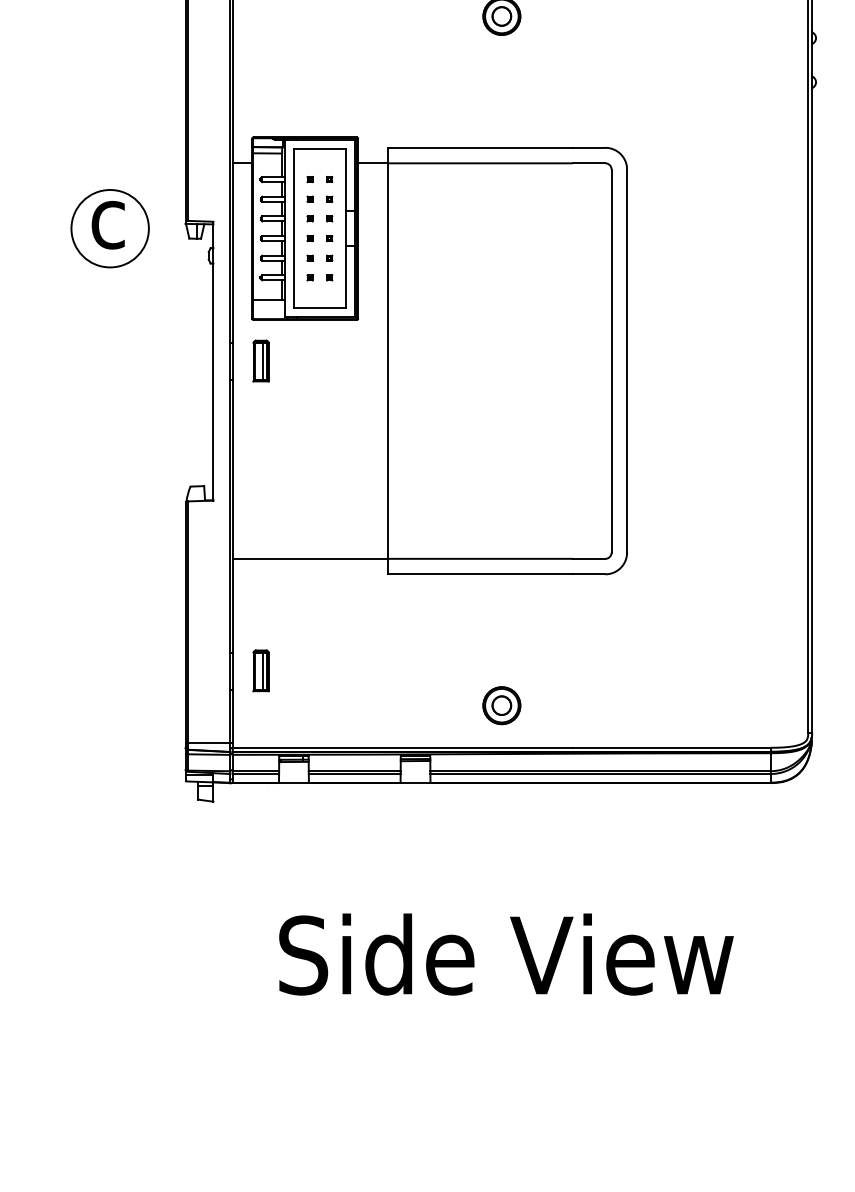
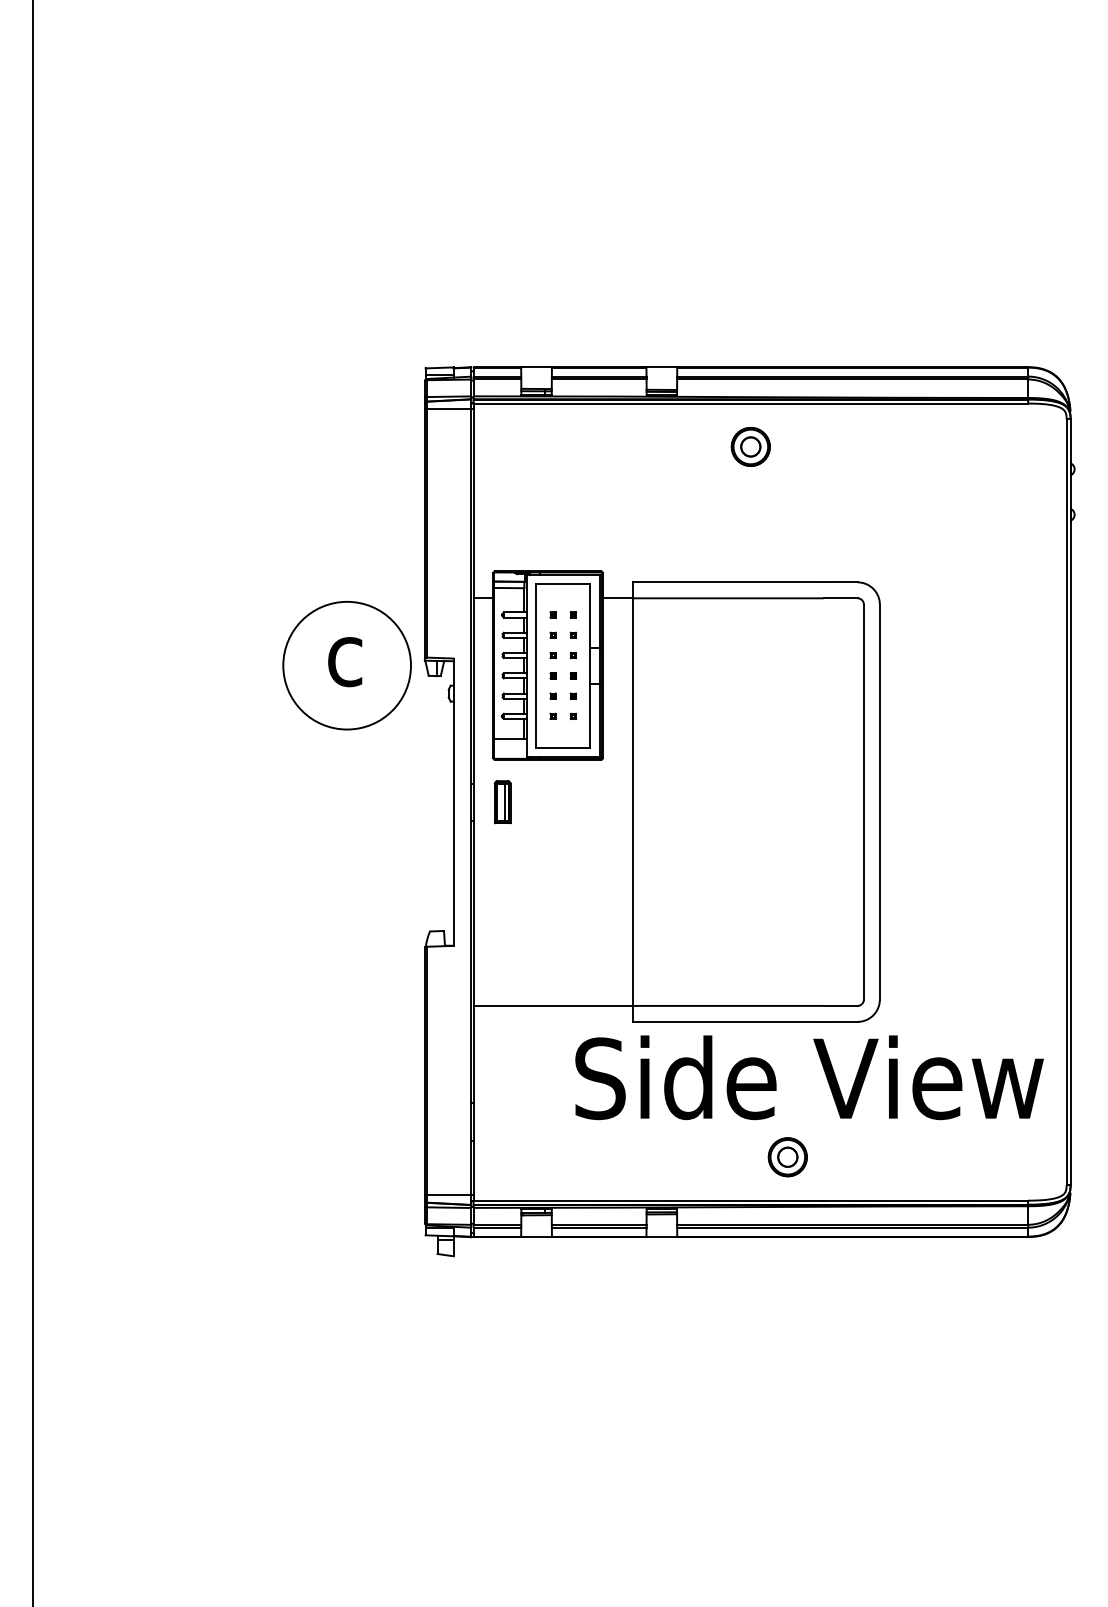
circle: (110, 228) -> (347, 665), size x1.6
part: (260, 670) -> (502, 1121), removed
part: (501, 705) -> (787, 1157), moved
text: (506, 954) -> (809, 1077), moved

